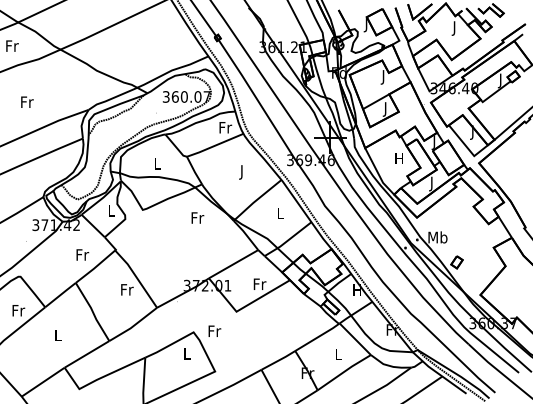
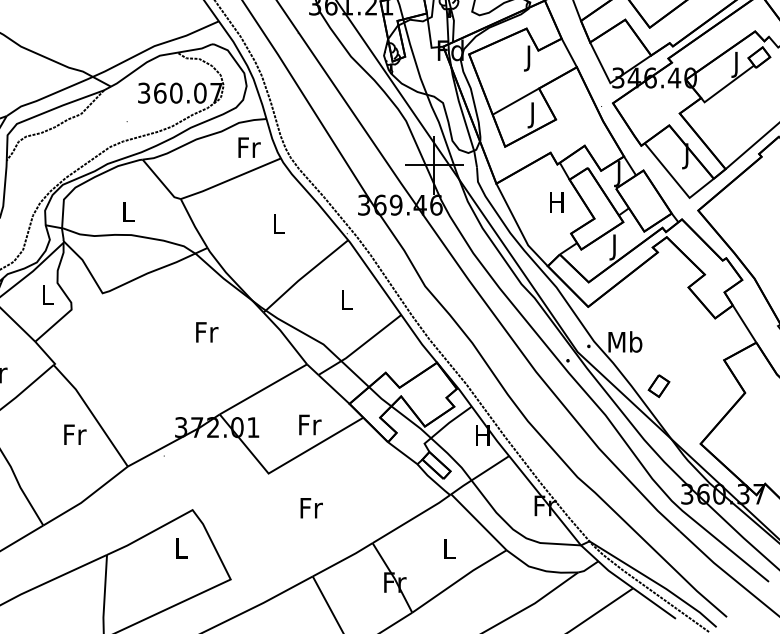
text: (242, 172) -> (279, 226), J -> L
text: (197, 217) -> (206, 331), moved
text: (214, 330) -> (311, 506), moved

